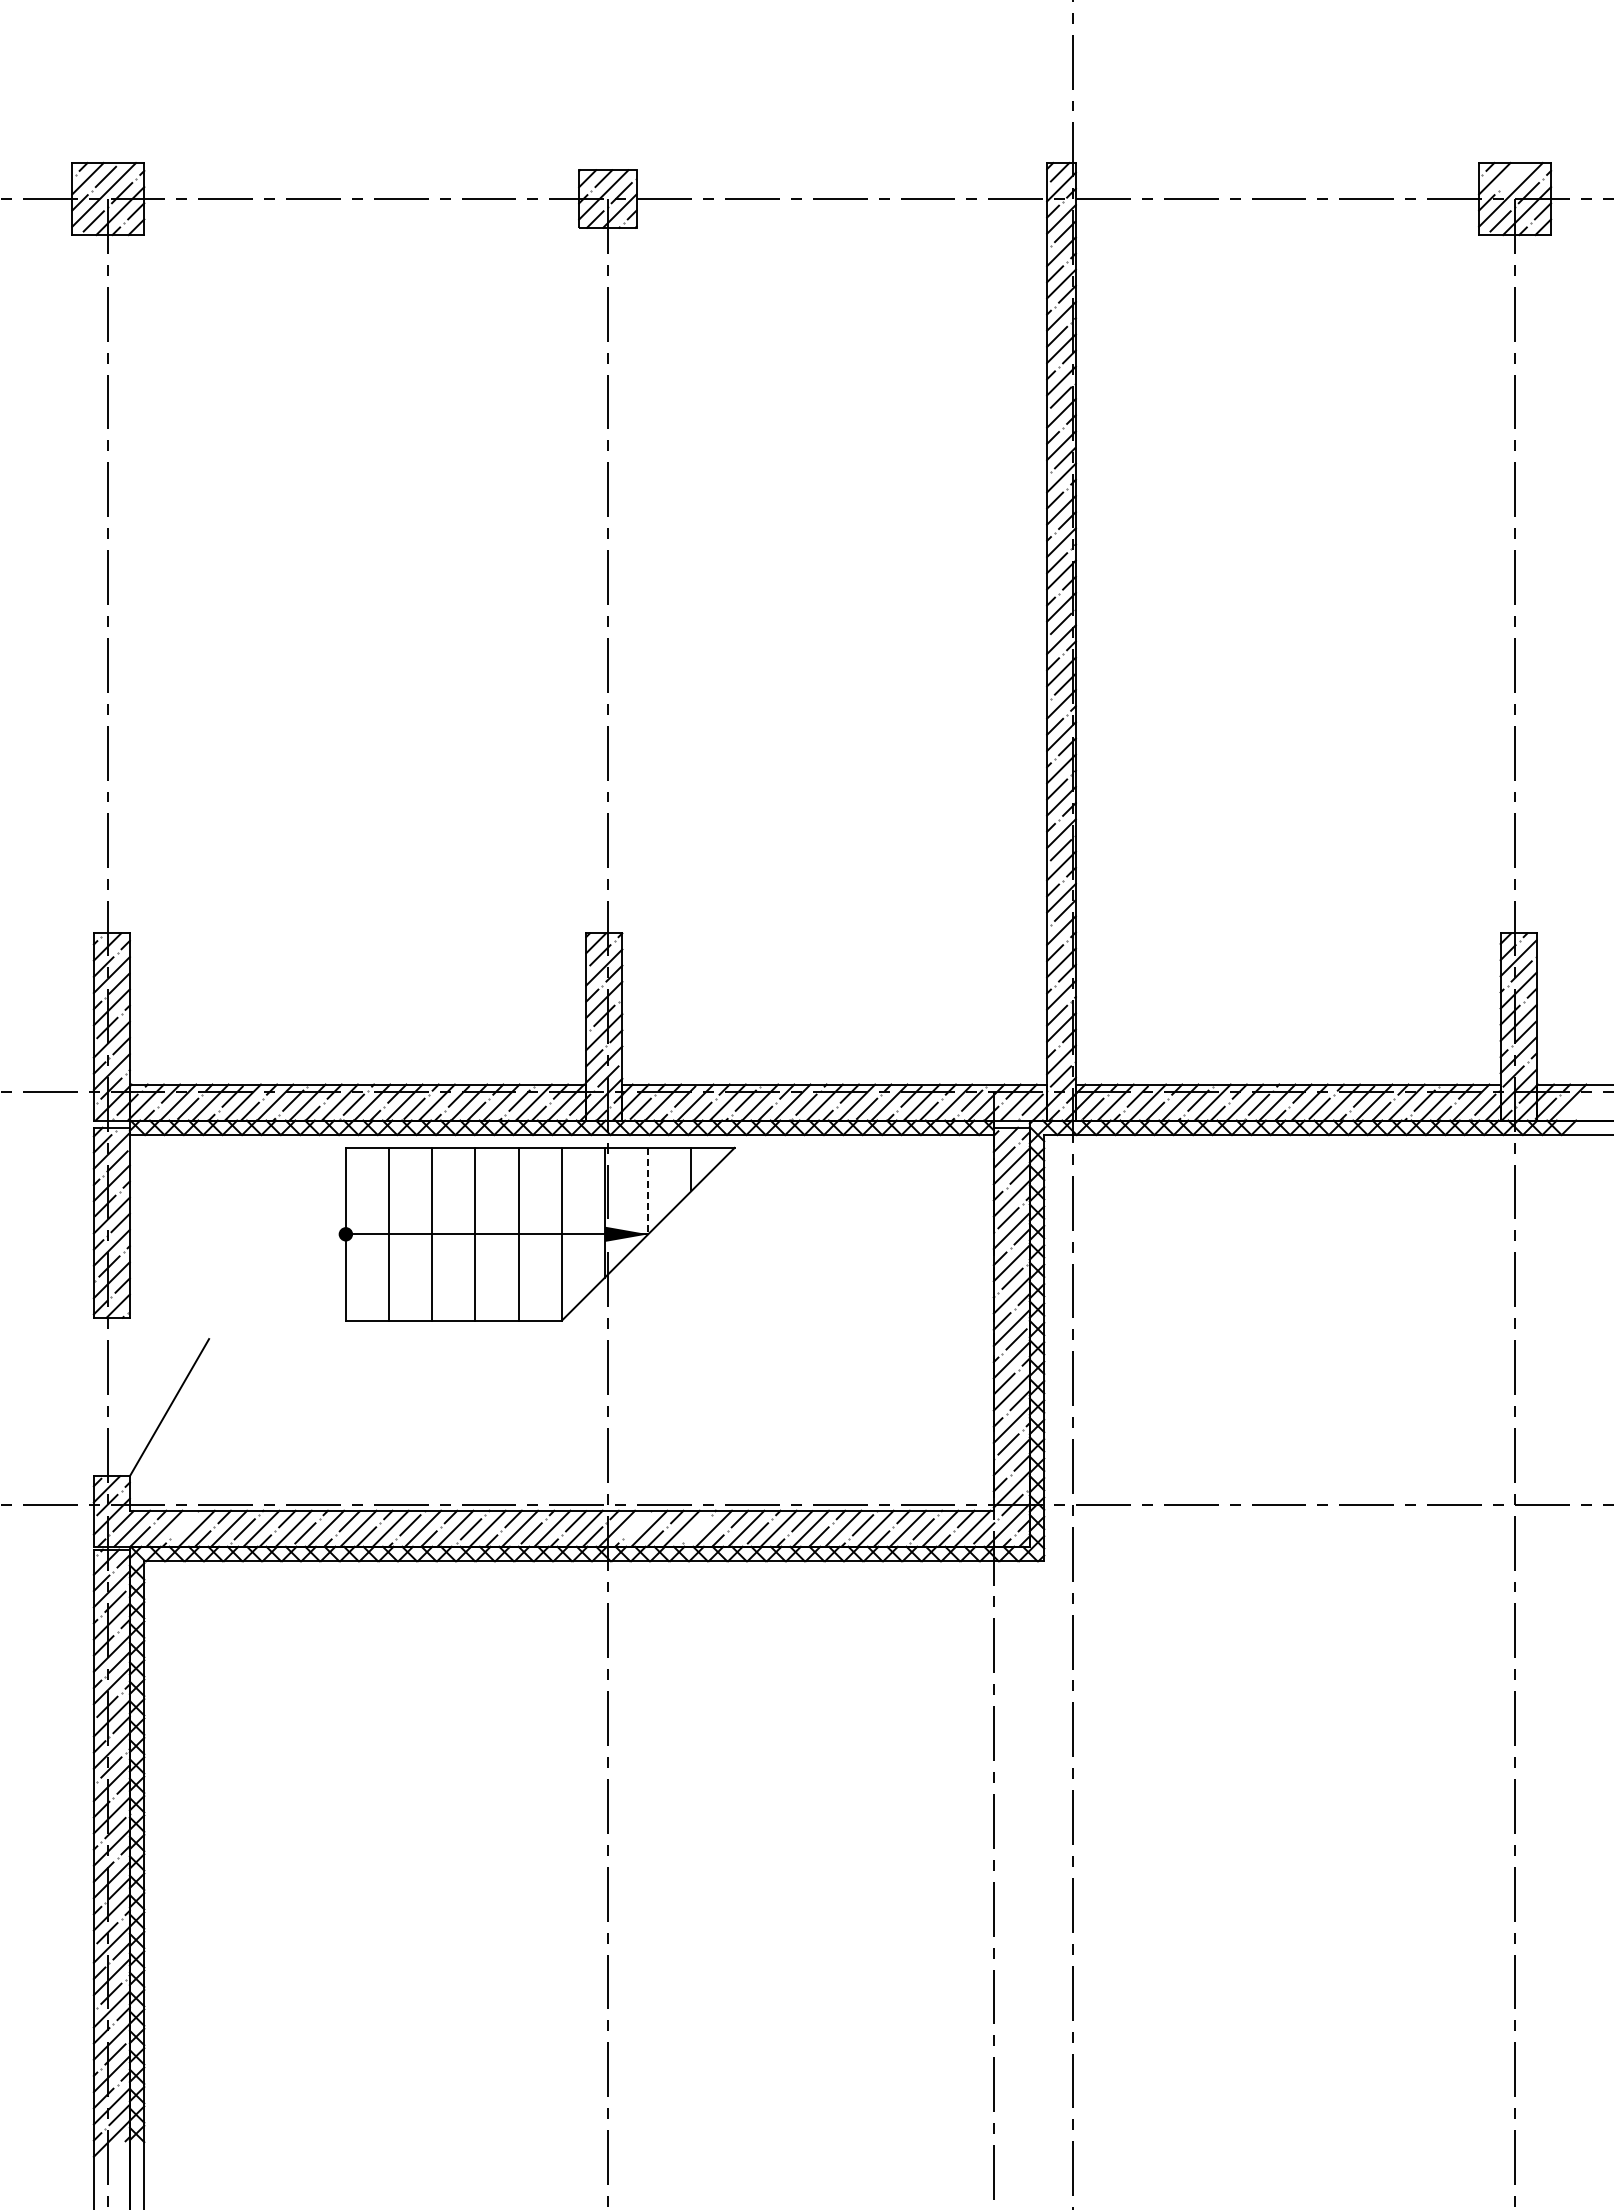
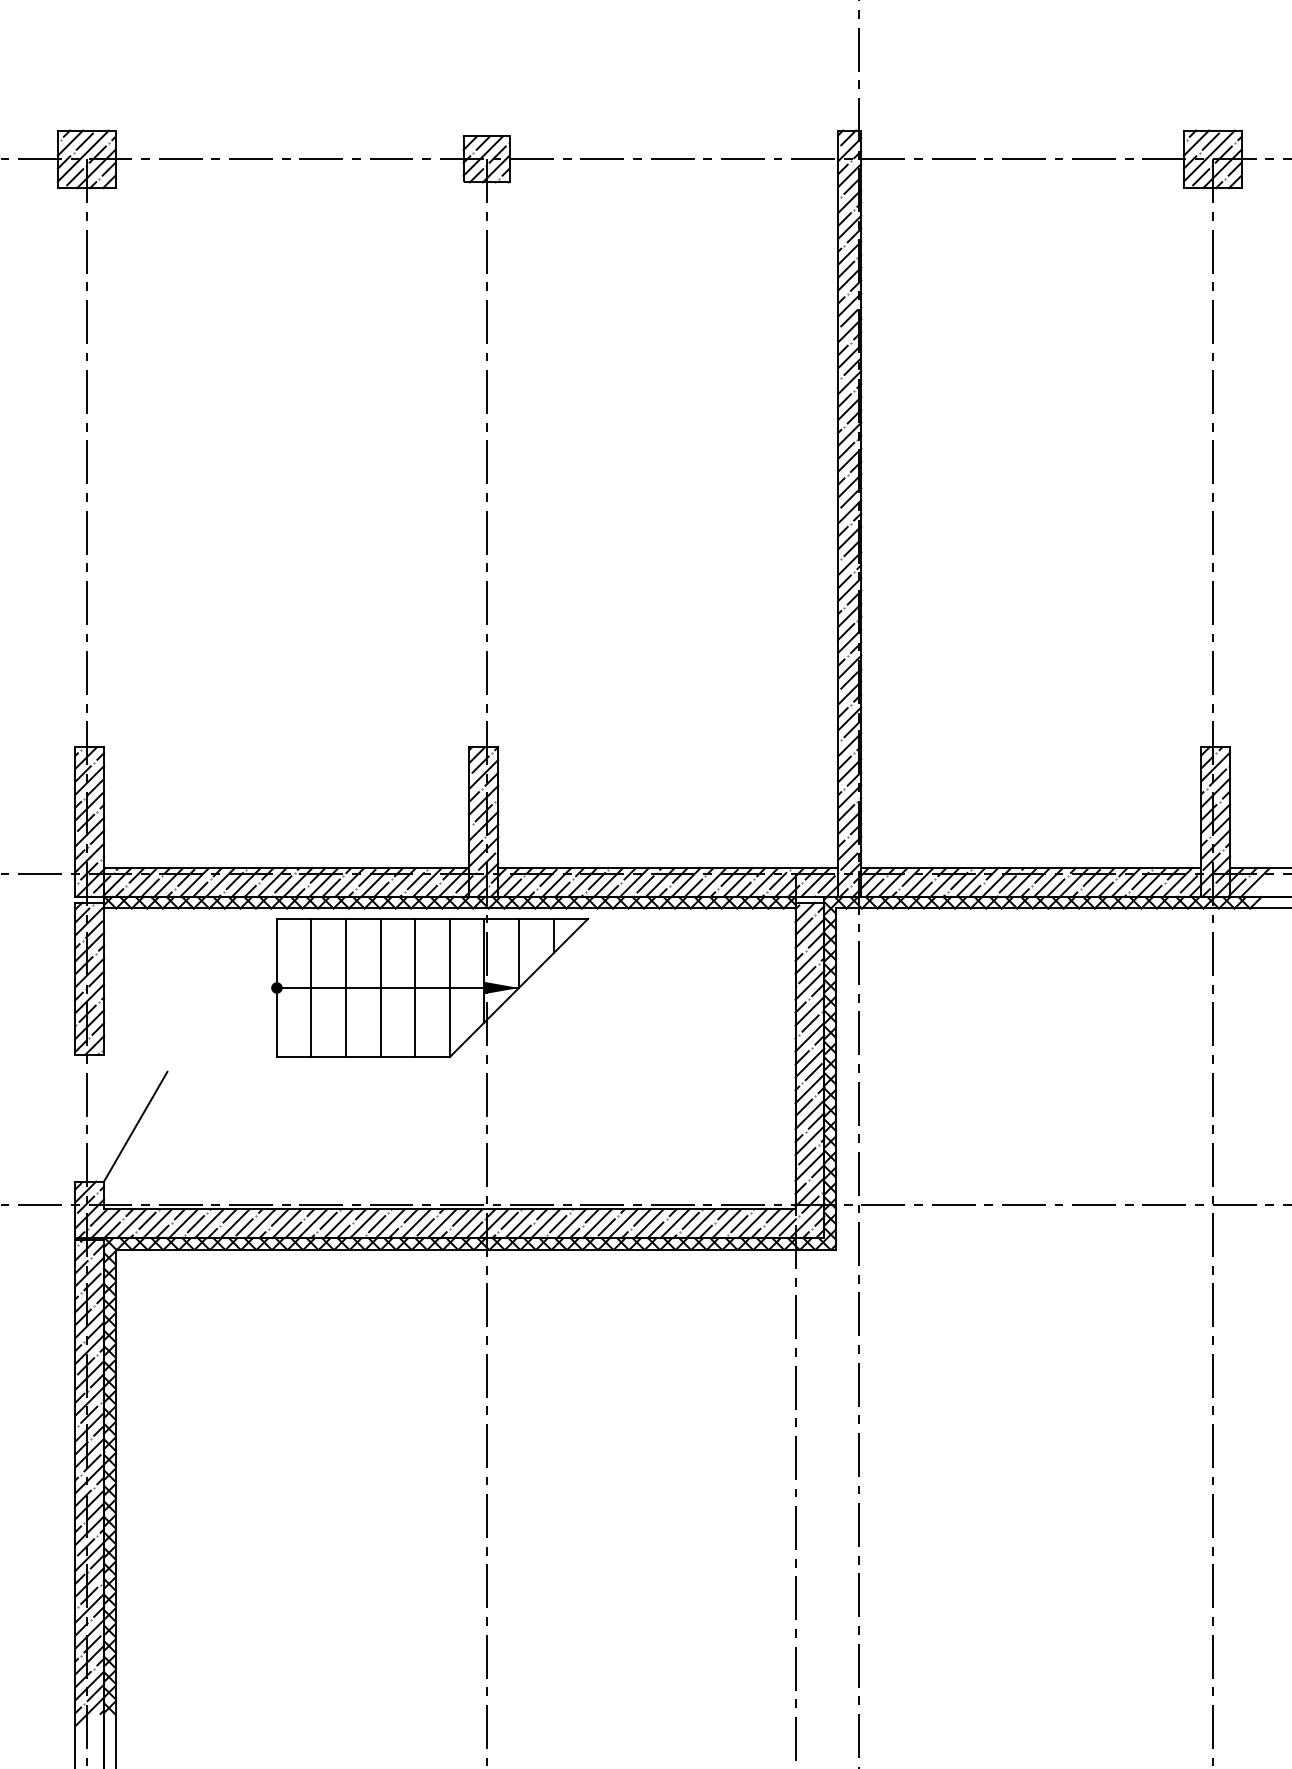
line: (1512, 176) -> (1210, 141), added
line: (648, 1191) -> (519, 953), dashed -> solid
line: (184, 1525) -> (147, 1221), added
line: (636, 1525) -> (509, 1221), added
line: (697, 1529) -> (558, 1224), added

